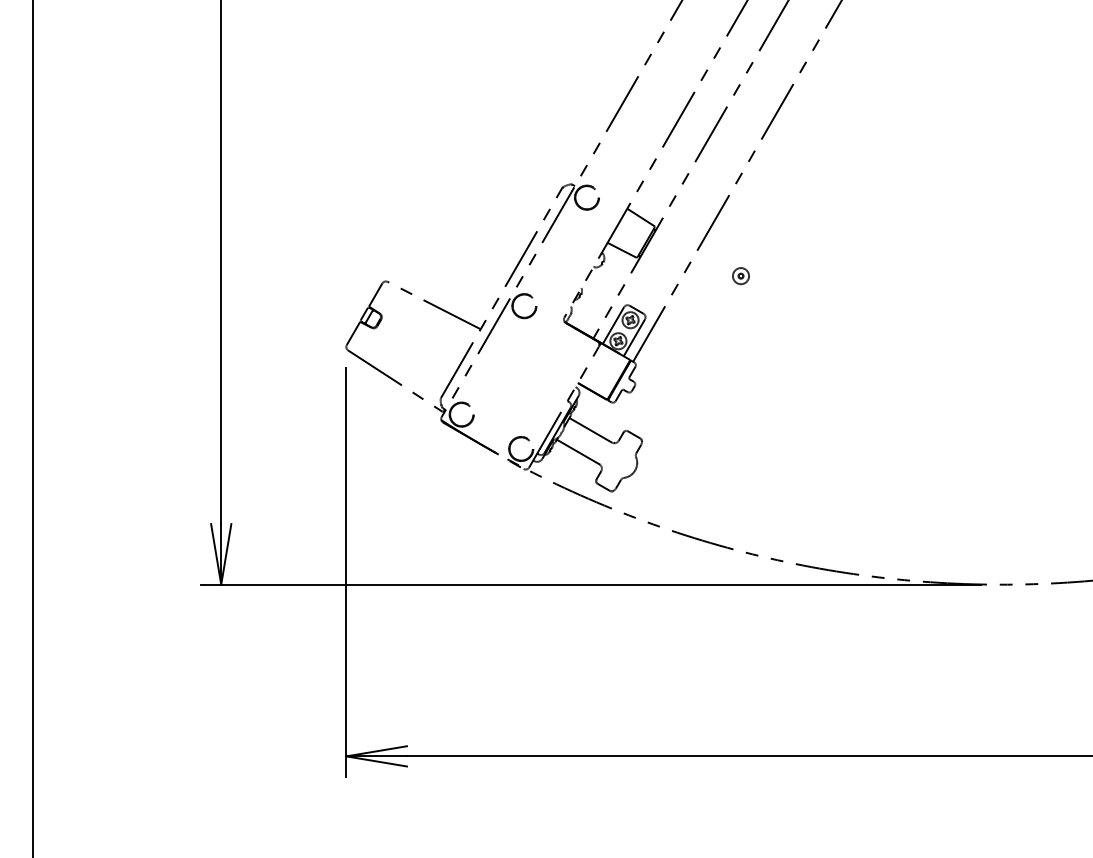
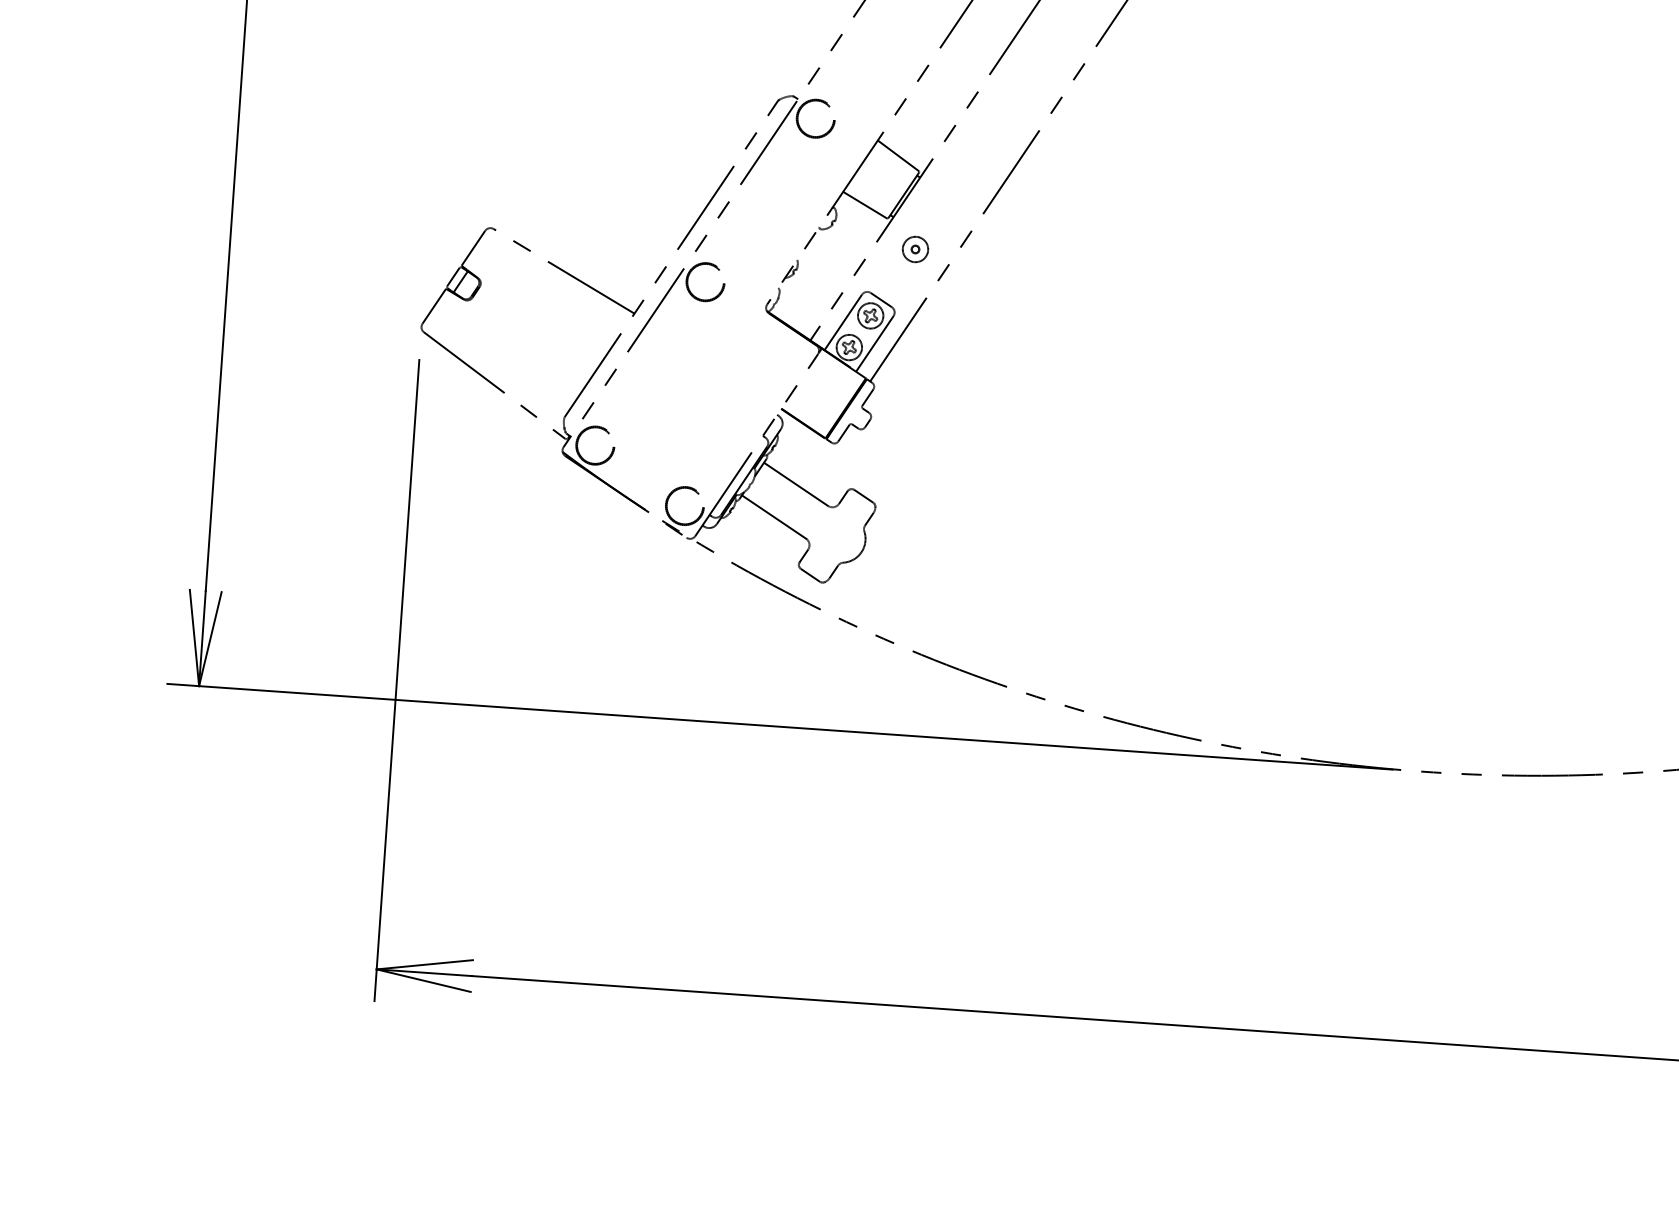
part: (740, 276) -> (914, 249), moved

